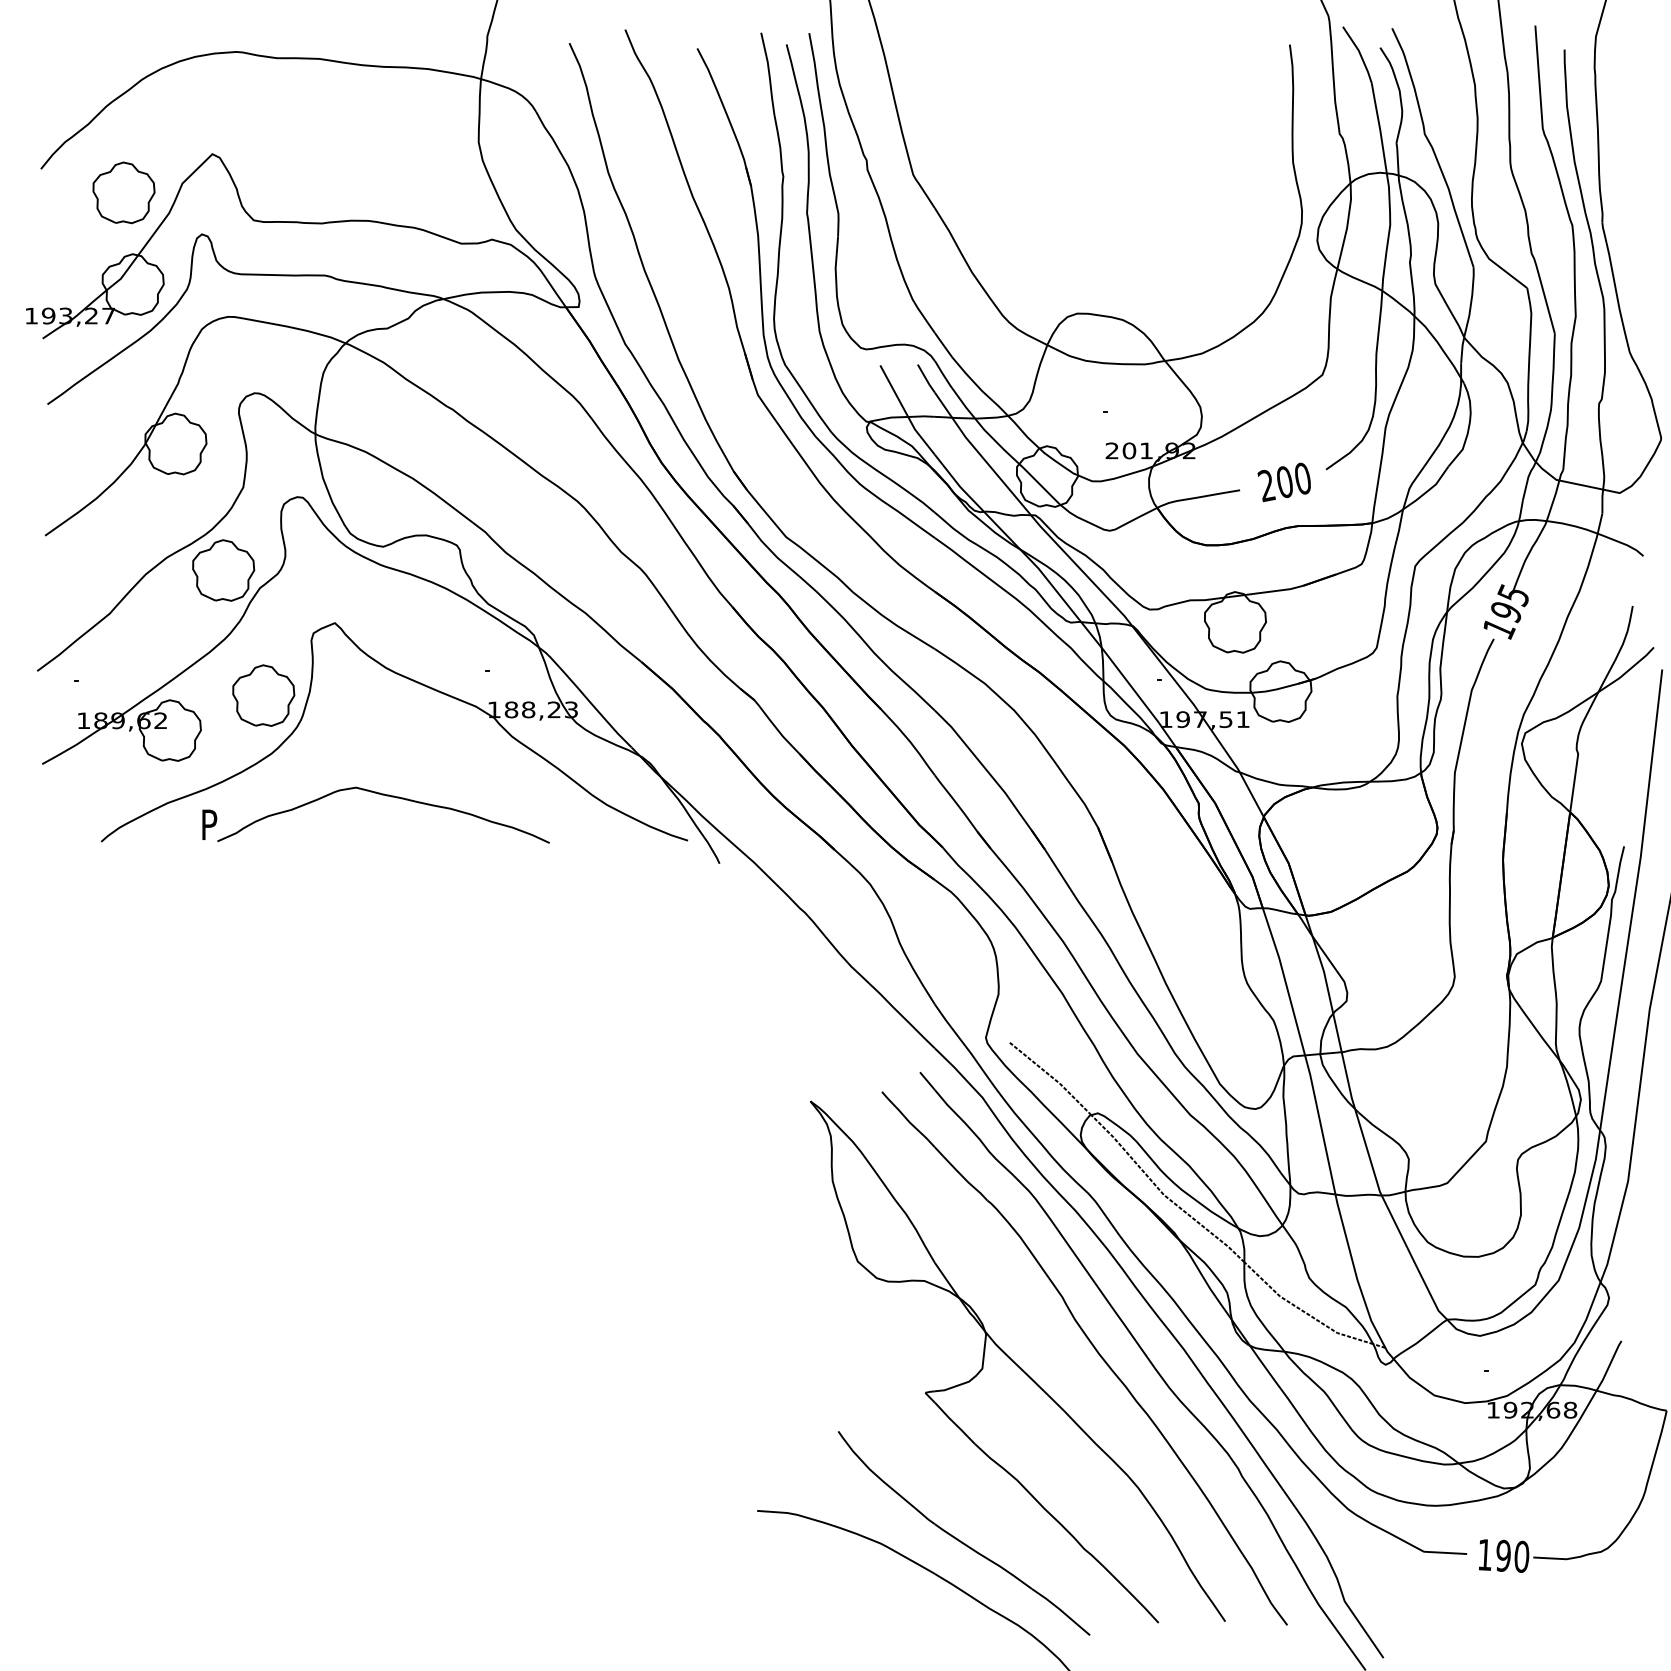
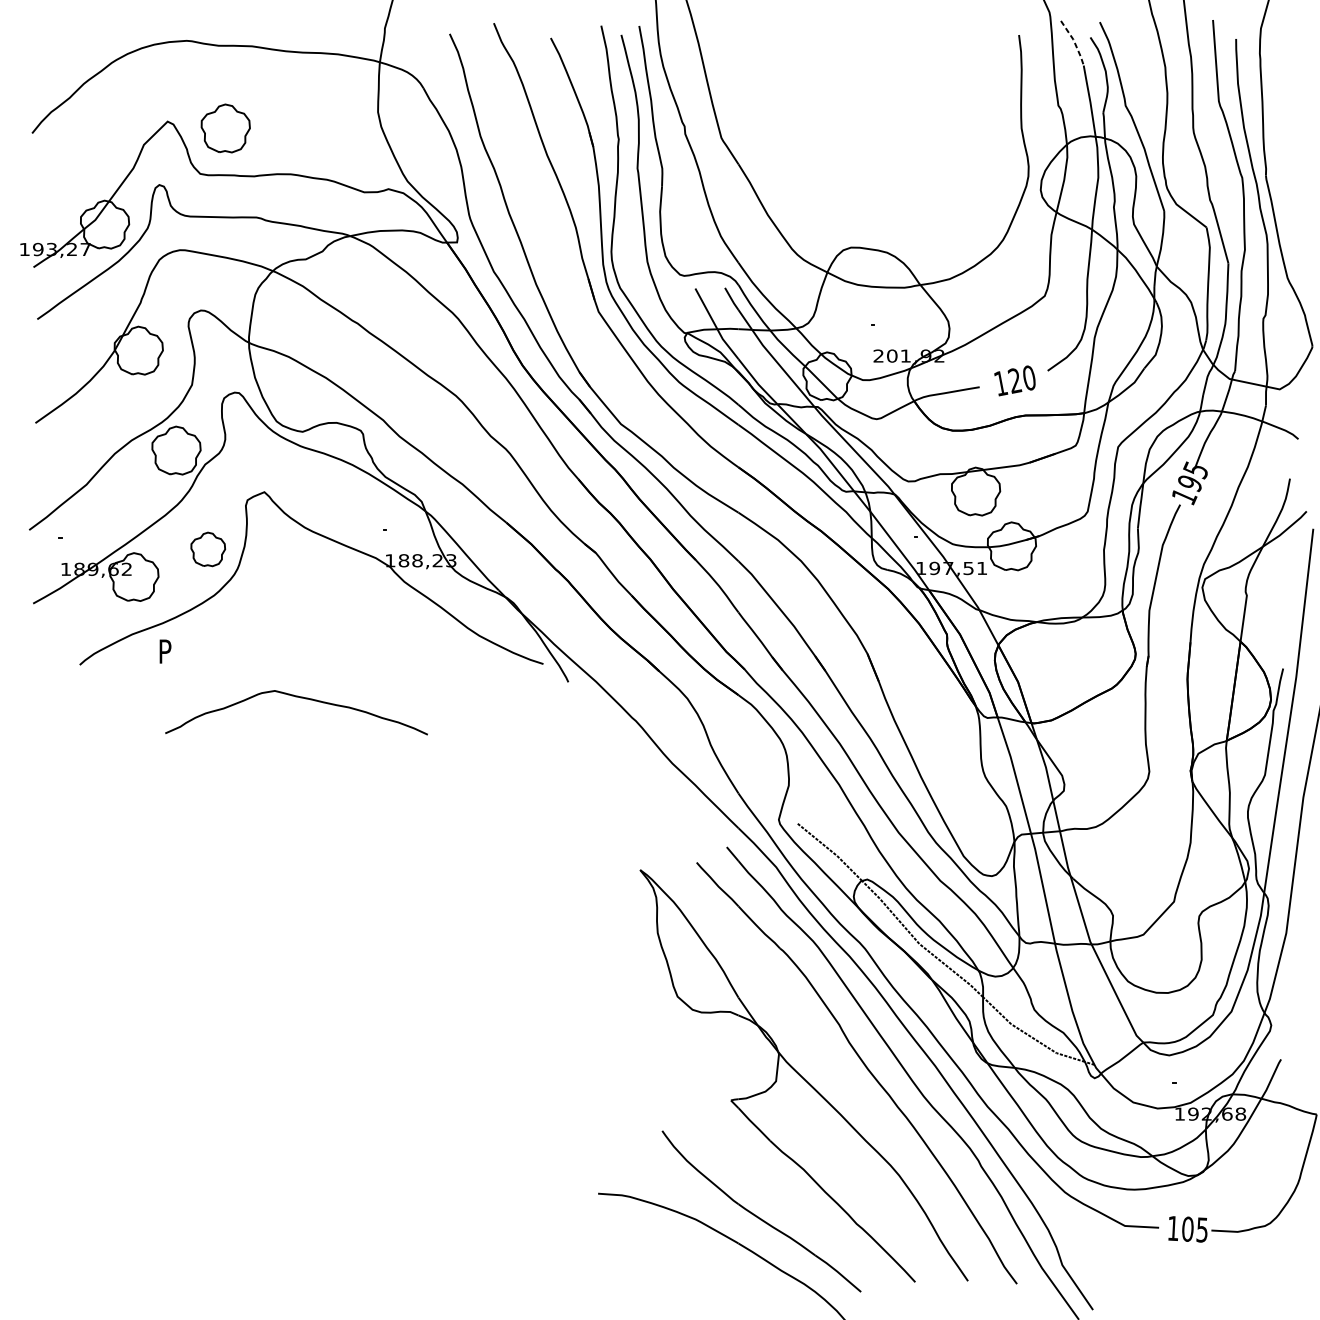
line: (1360, 54) -> (1074, 42), solid -> dashed
part: (123, 192) -> (225, 128), moved
text: (1275, 484) -> (1007, 382), 200 -> 120
part: (263, 695) -> (208, 549), size x0.7
curve: (386, 796) -> (298, 697), moved
text: (1512, 1556) -> (1194, 1229), 190 -> 105

